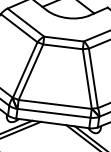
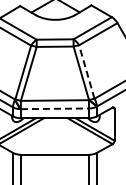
line: (92, 78) -> (86, 72), solid -> dashed
line: (54, 113) -> (55, 108), solid -> dashed

